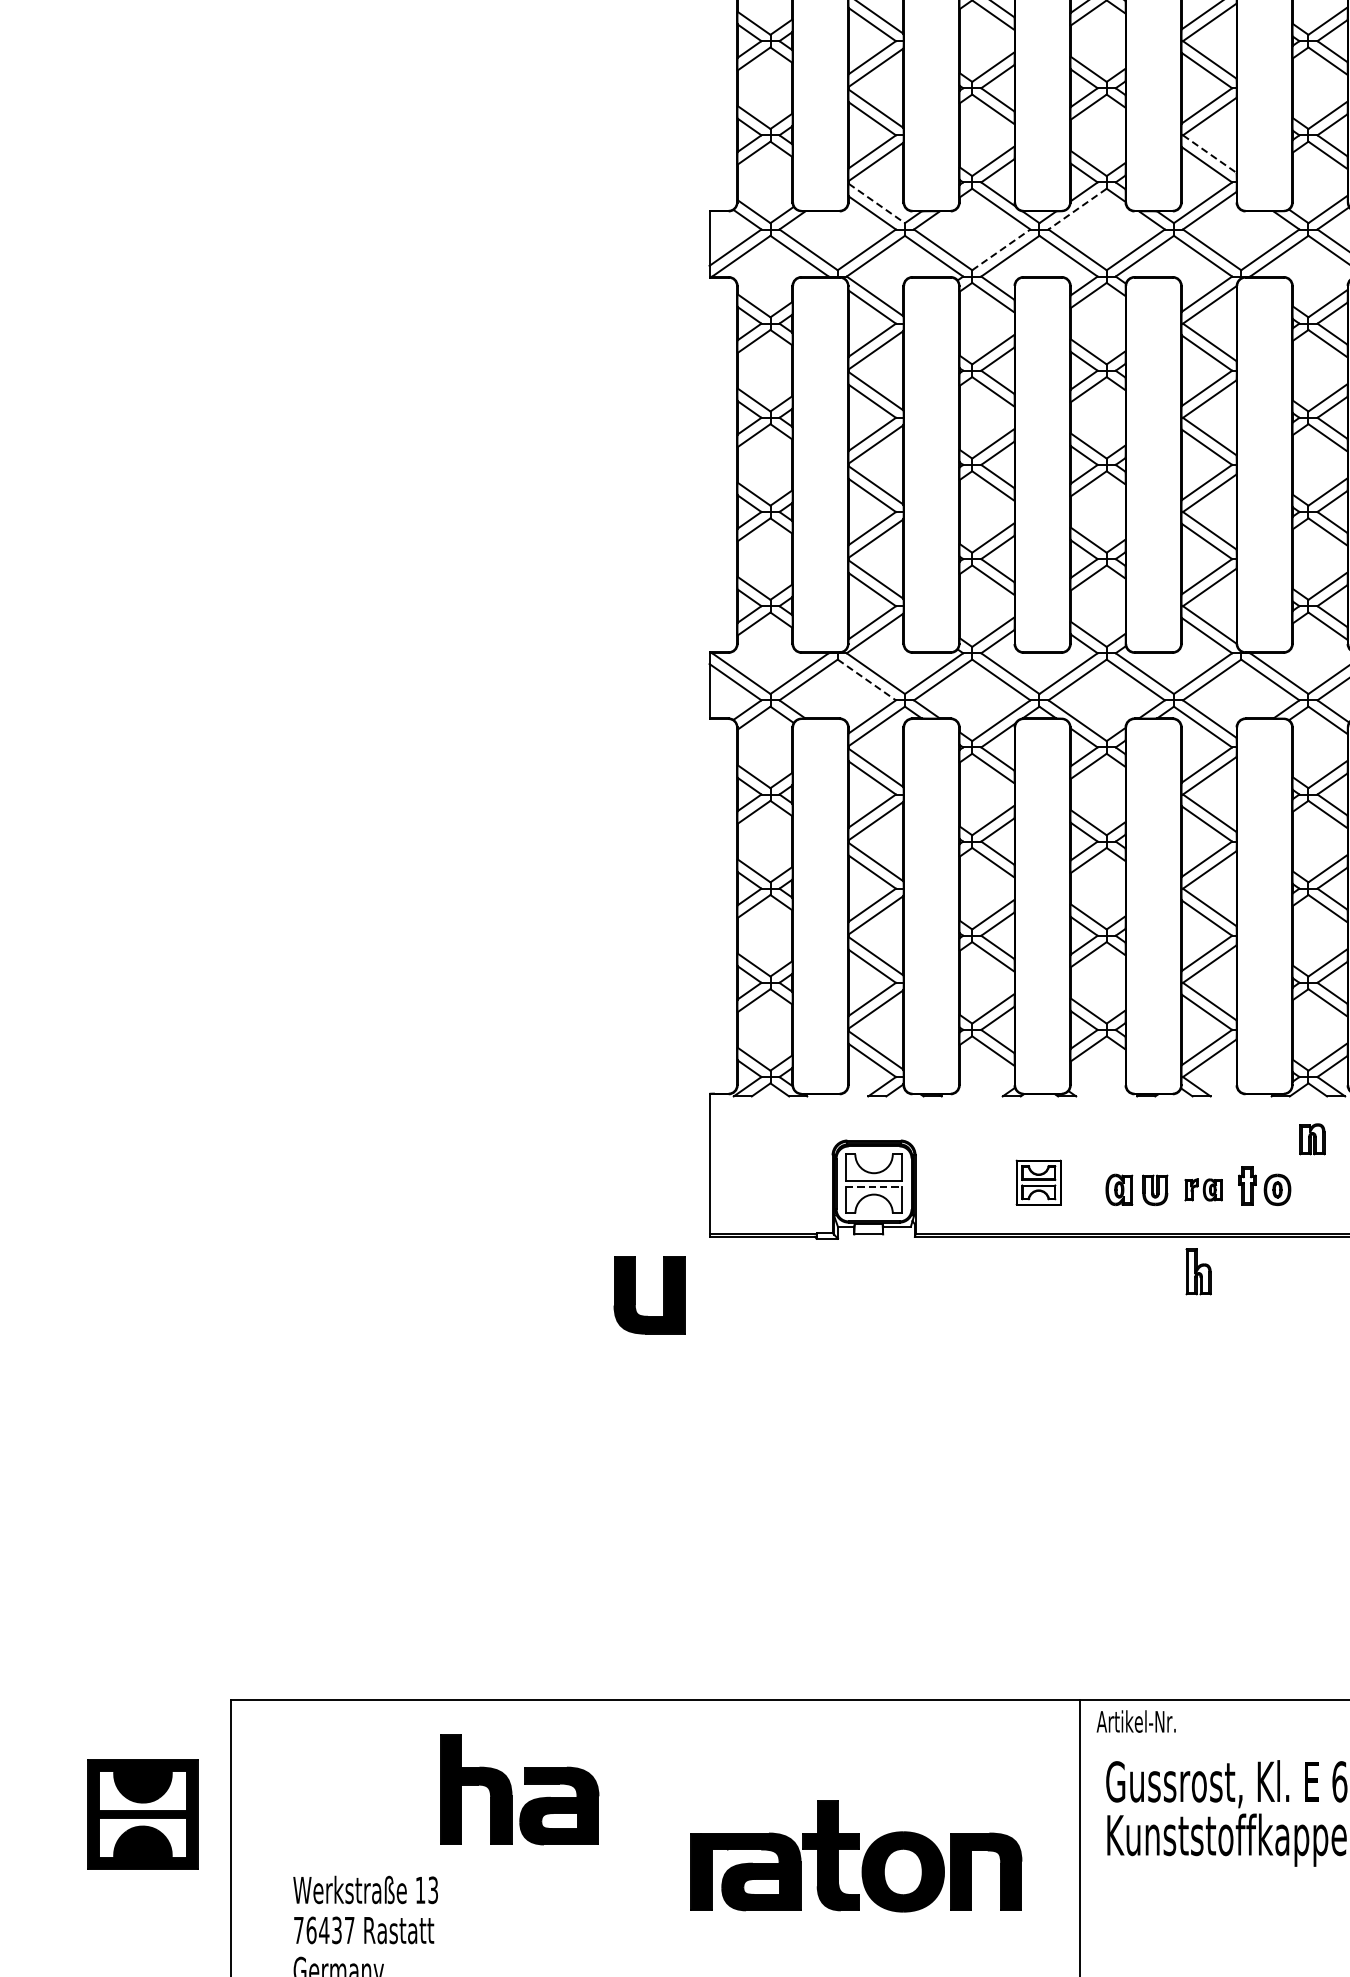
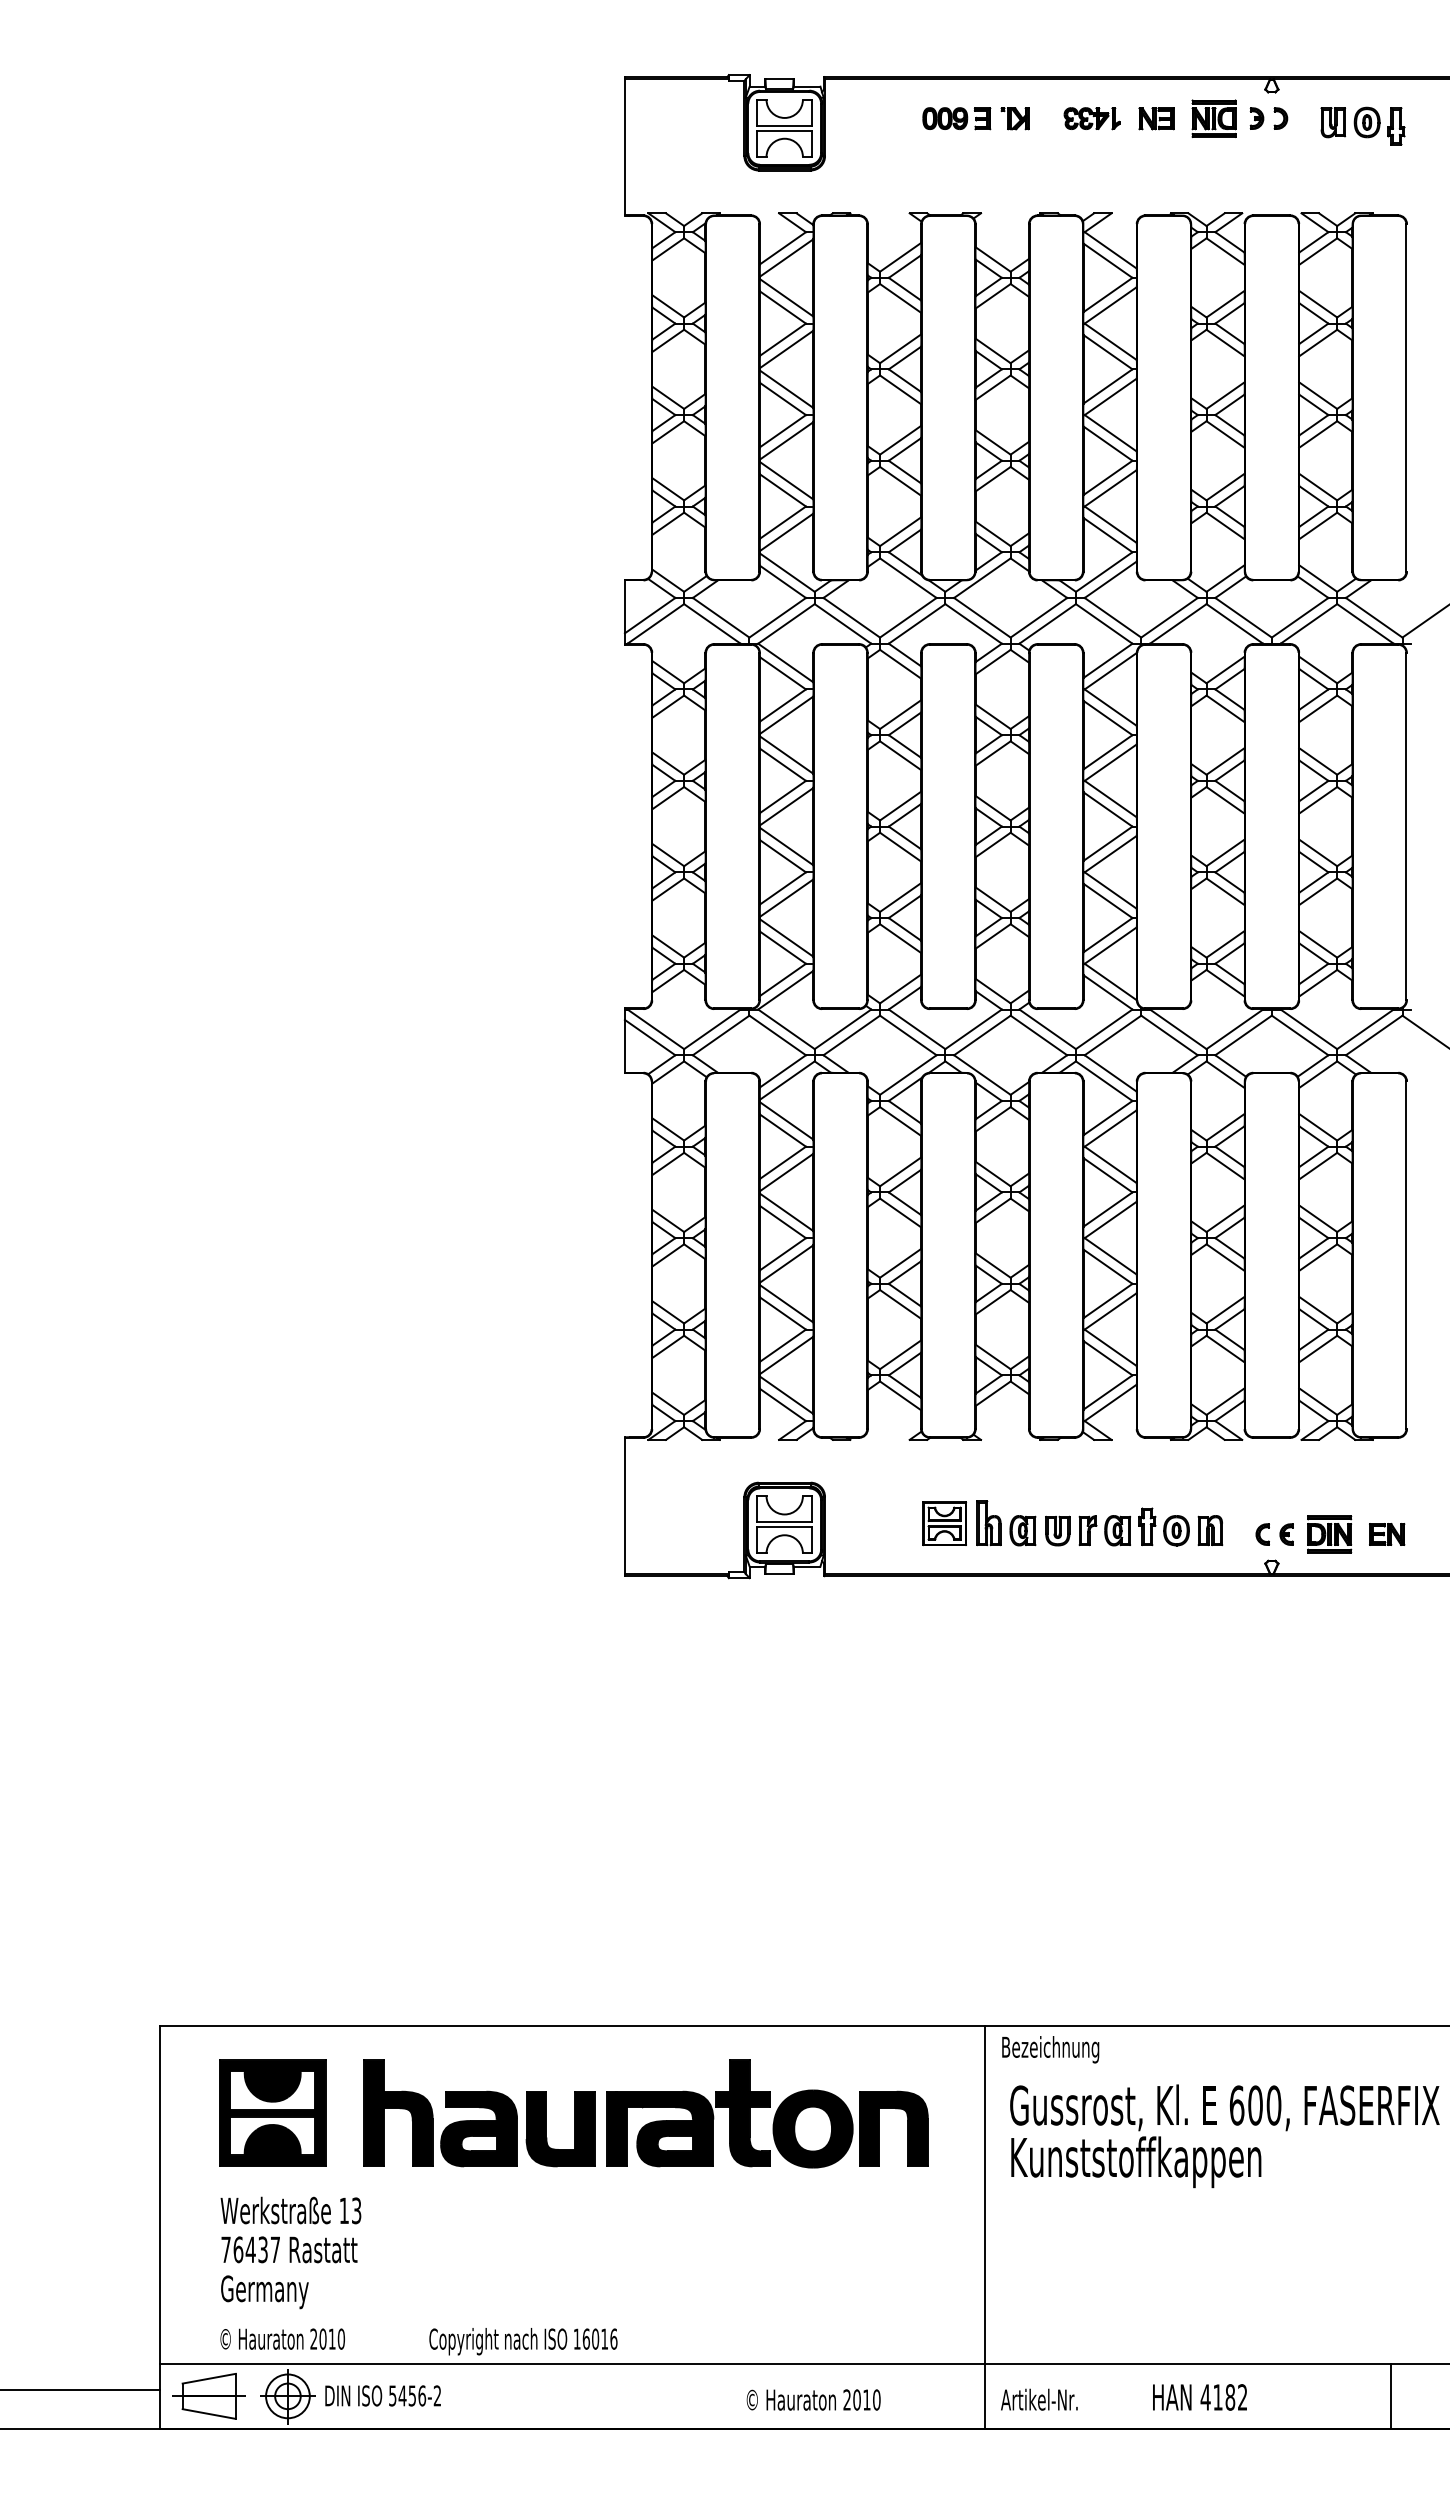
line: (1209, 153) -> (1110, 524), dashed -> solid
line: (876, 203) -> (787, 572), dashed -> solid
line: (1077, 209) -> (982, 578), dashed -> solid
line: (1001, 249) -> (908, 617), dashed -> solid
line: (866, 680) -> (777, 1035), dashed -> solid
part: (1312, 1139) -> (1210, 1530), moved
line: (874, 1186) -> (785, 1527), dashed -> solid
part: (1203, 1189) -> (1104, 1530), size x1.43
part: (1198, 1272) -> (988, 1523), moved
part: (634, 1295) -> (546, 2129), moved
text: (1147, 1724) -> (1050, 2049), Artikel-Nr. -> Bezeichnung
part: (142, 1813) -> (272, 2112), moved
part: (856, 1855) -> (767, 2113), moved

